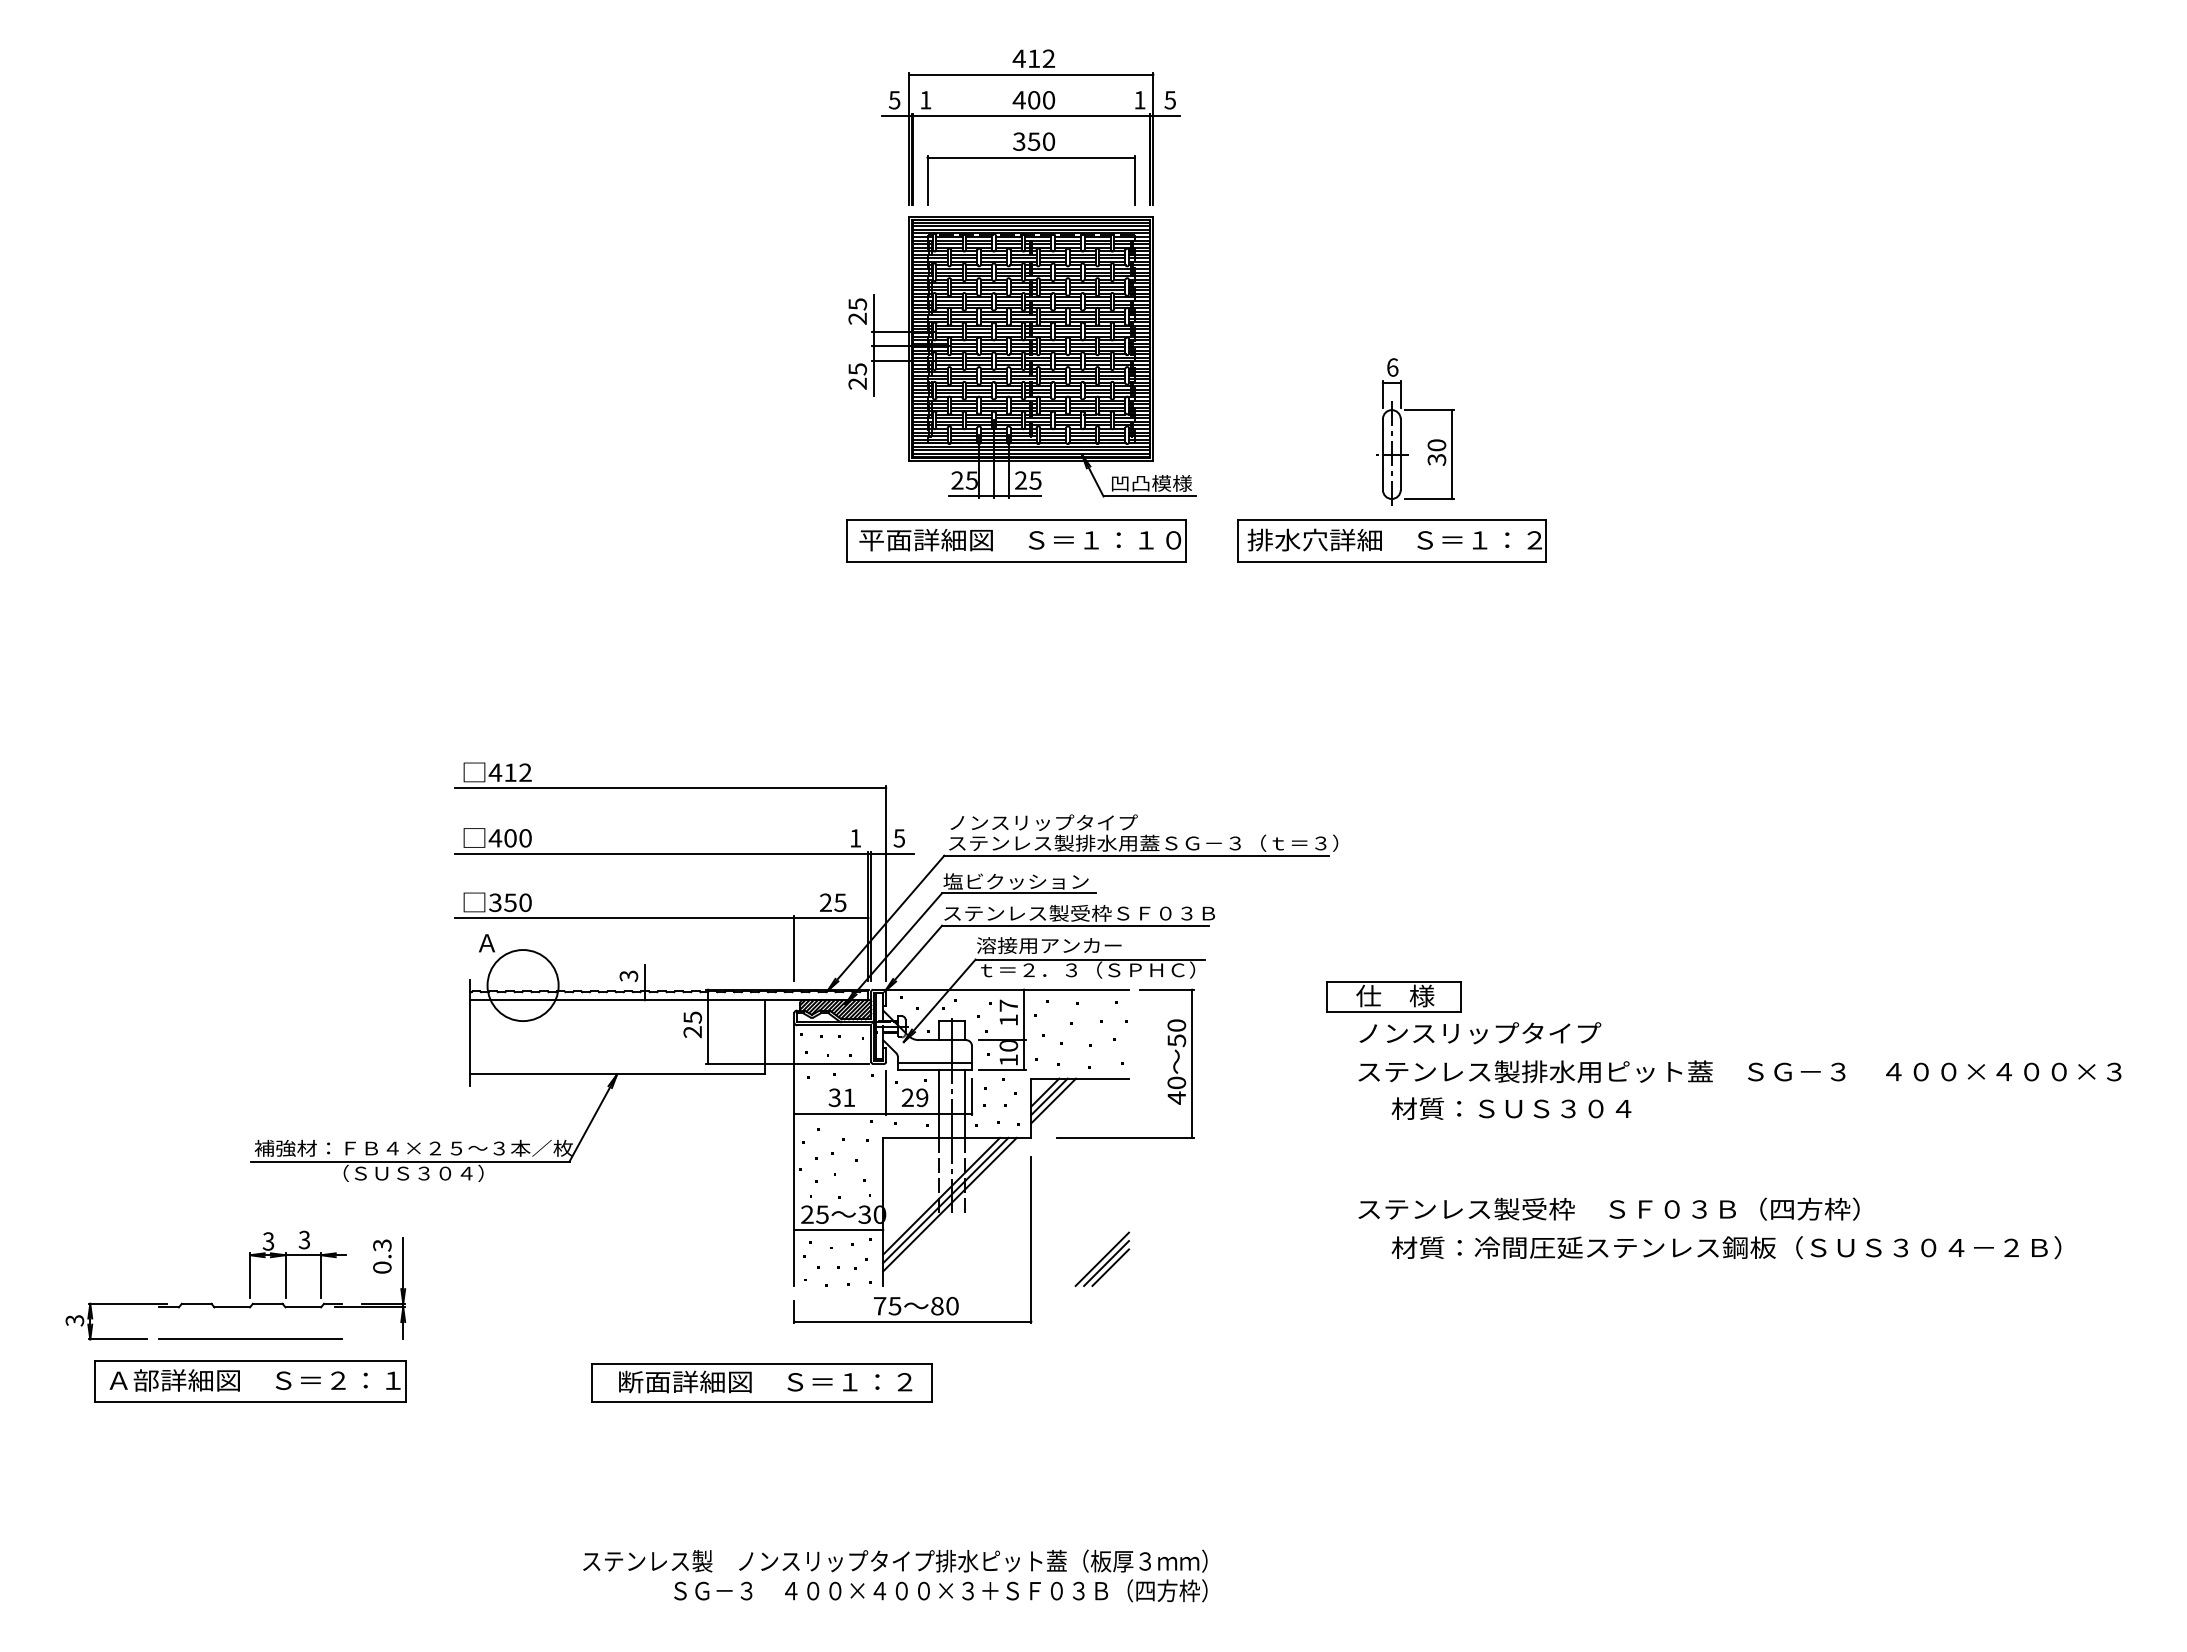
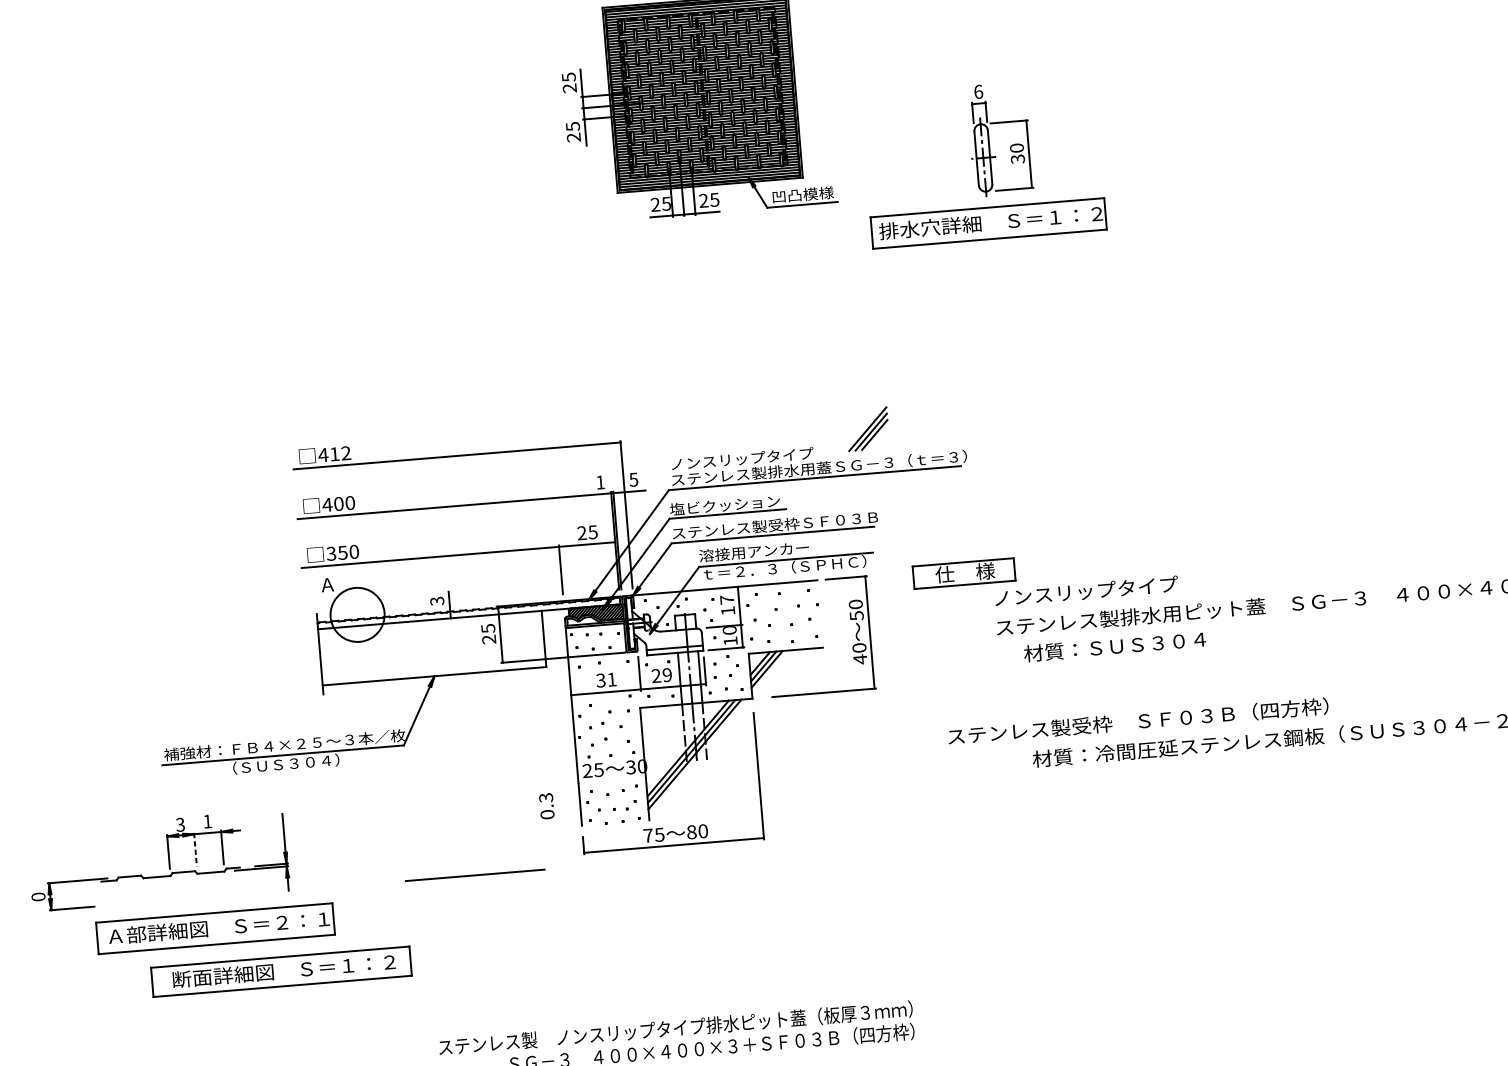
part: (1016, 540) -> (704, 246), removed
part: (1393, 996) -> (963, 573), moved
text: (1608, 1208) -> (1137, 720), moved
line: (838, 1230) -> (612, 780), removed
text: (304, 1239) -> (207, 821), 3 -> 1
text: (382, 1256) -> (546, 806), moved
part: (1102, 1258) -> (867, 428), moved
line: (285, 1276) -> (195, 850), solid -> dashed
text: (74, 1320) -> (38, 896), 3 -> 0
line: (250, 1338) -> (475, 874), moved
part: (250, 1381) -> (215, 928), moved
part: (761, 1382) -> (281, 971), moved

